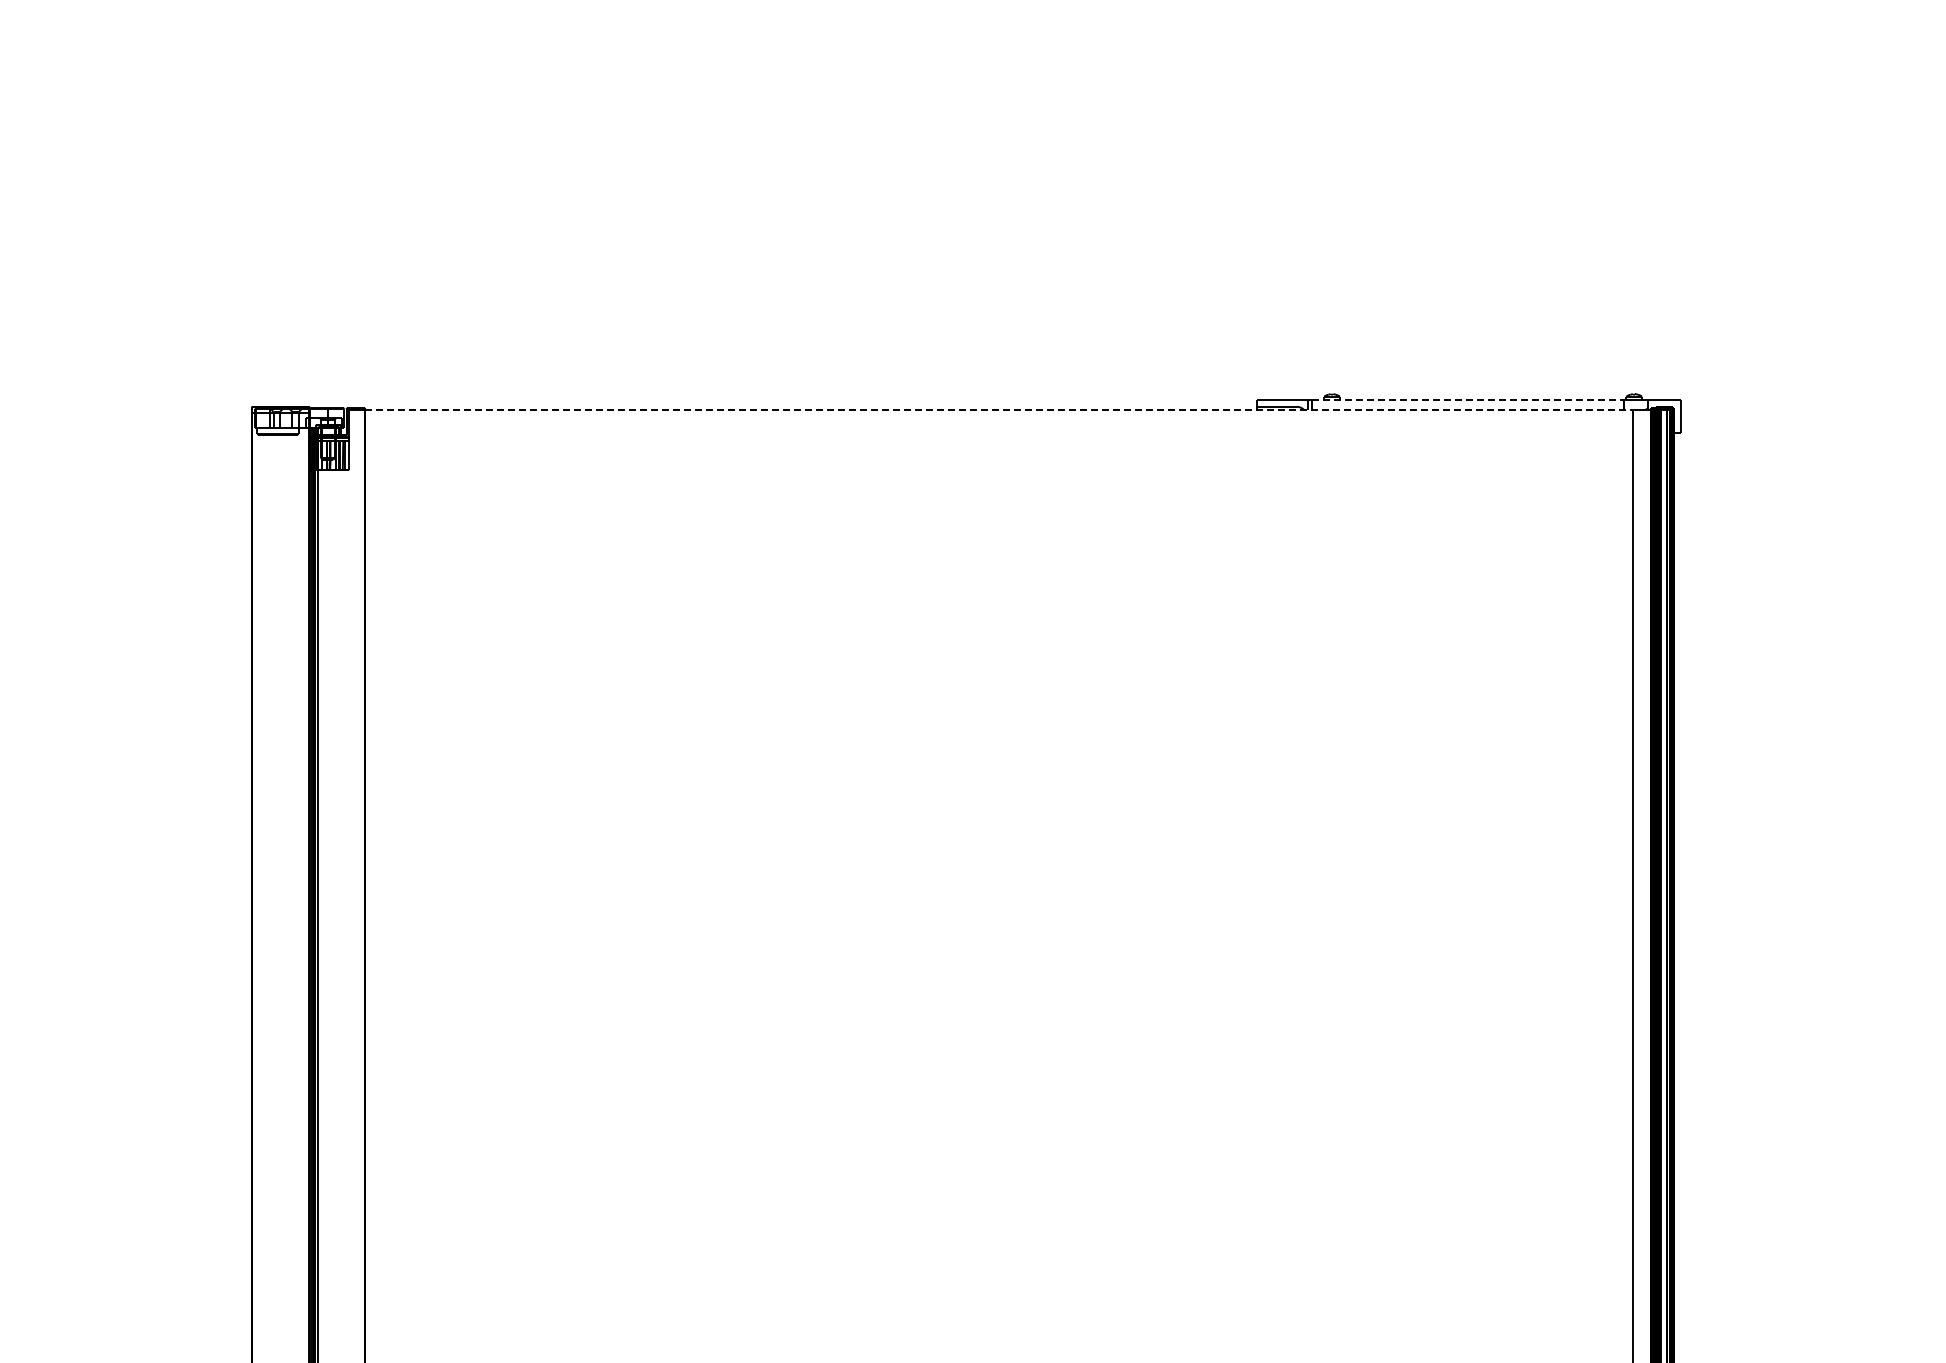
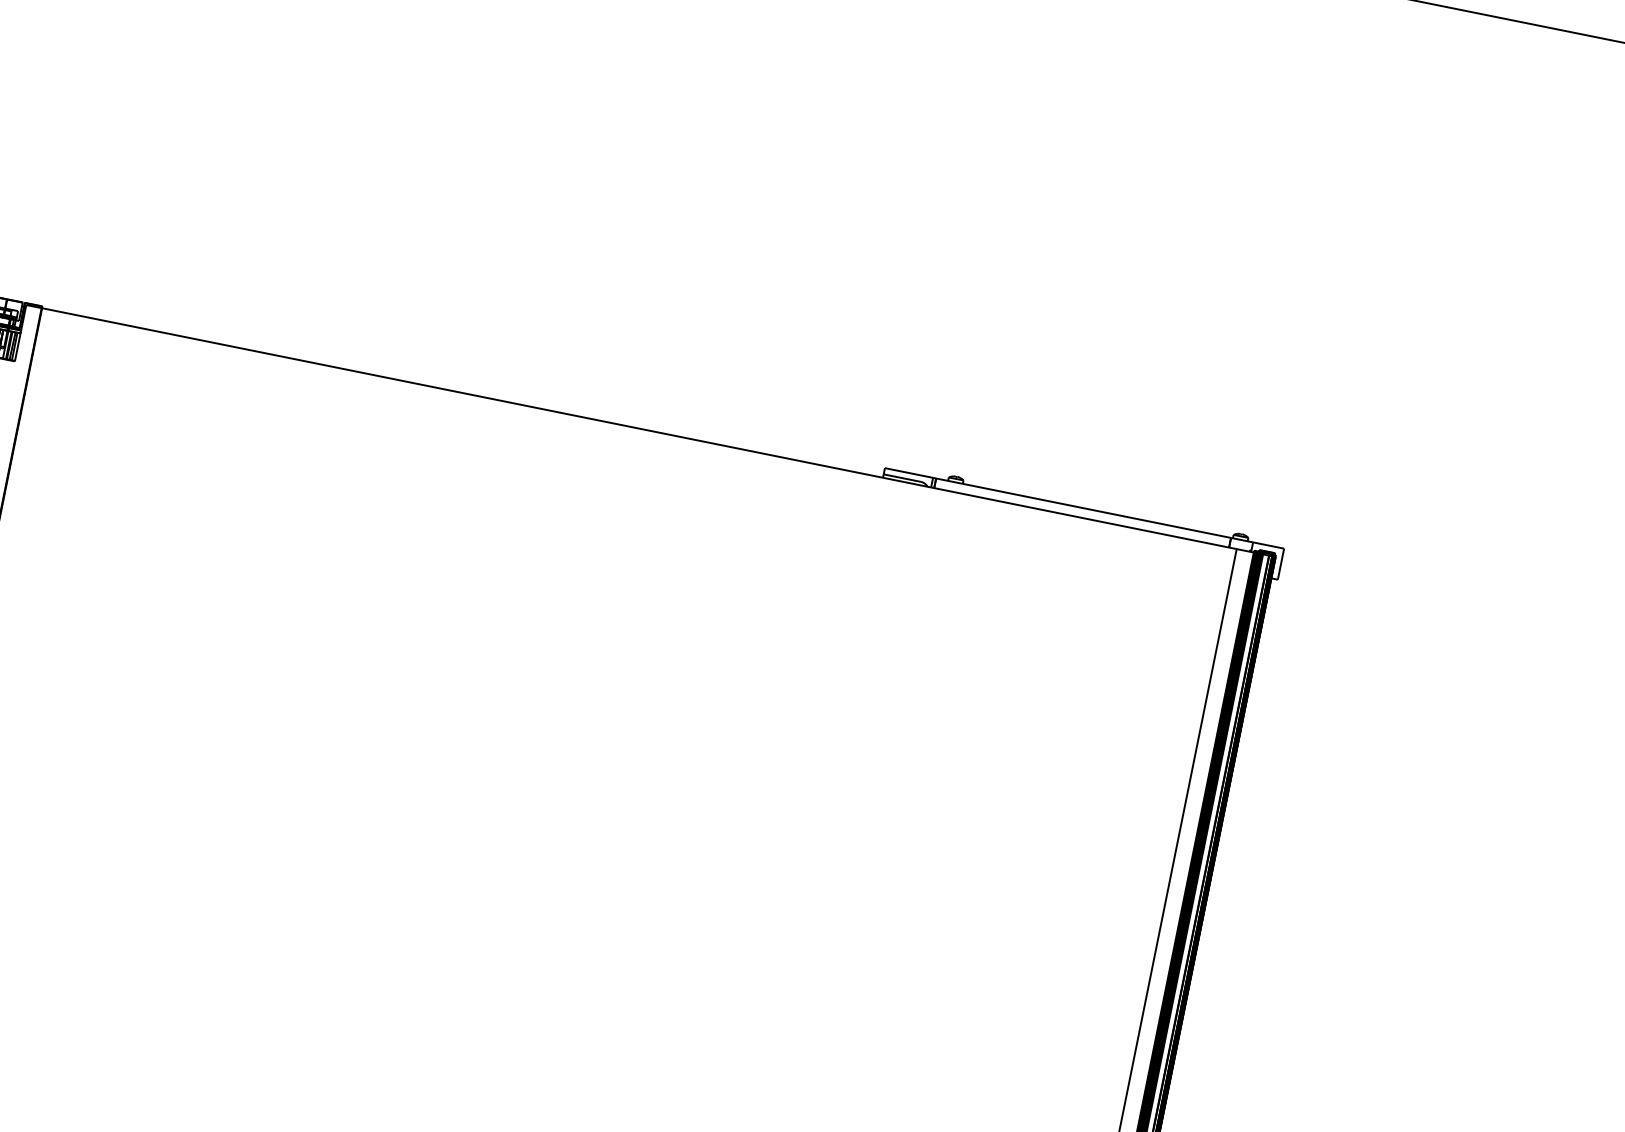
line: (1468, 400) -> (1083, 508), dashed -> solid
line: (998, 410) -> (638, 428), dashed -> solid

